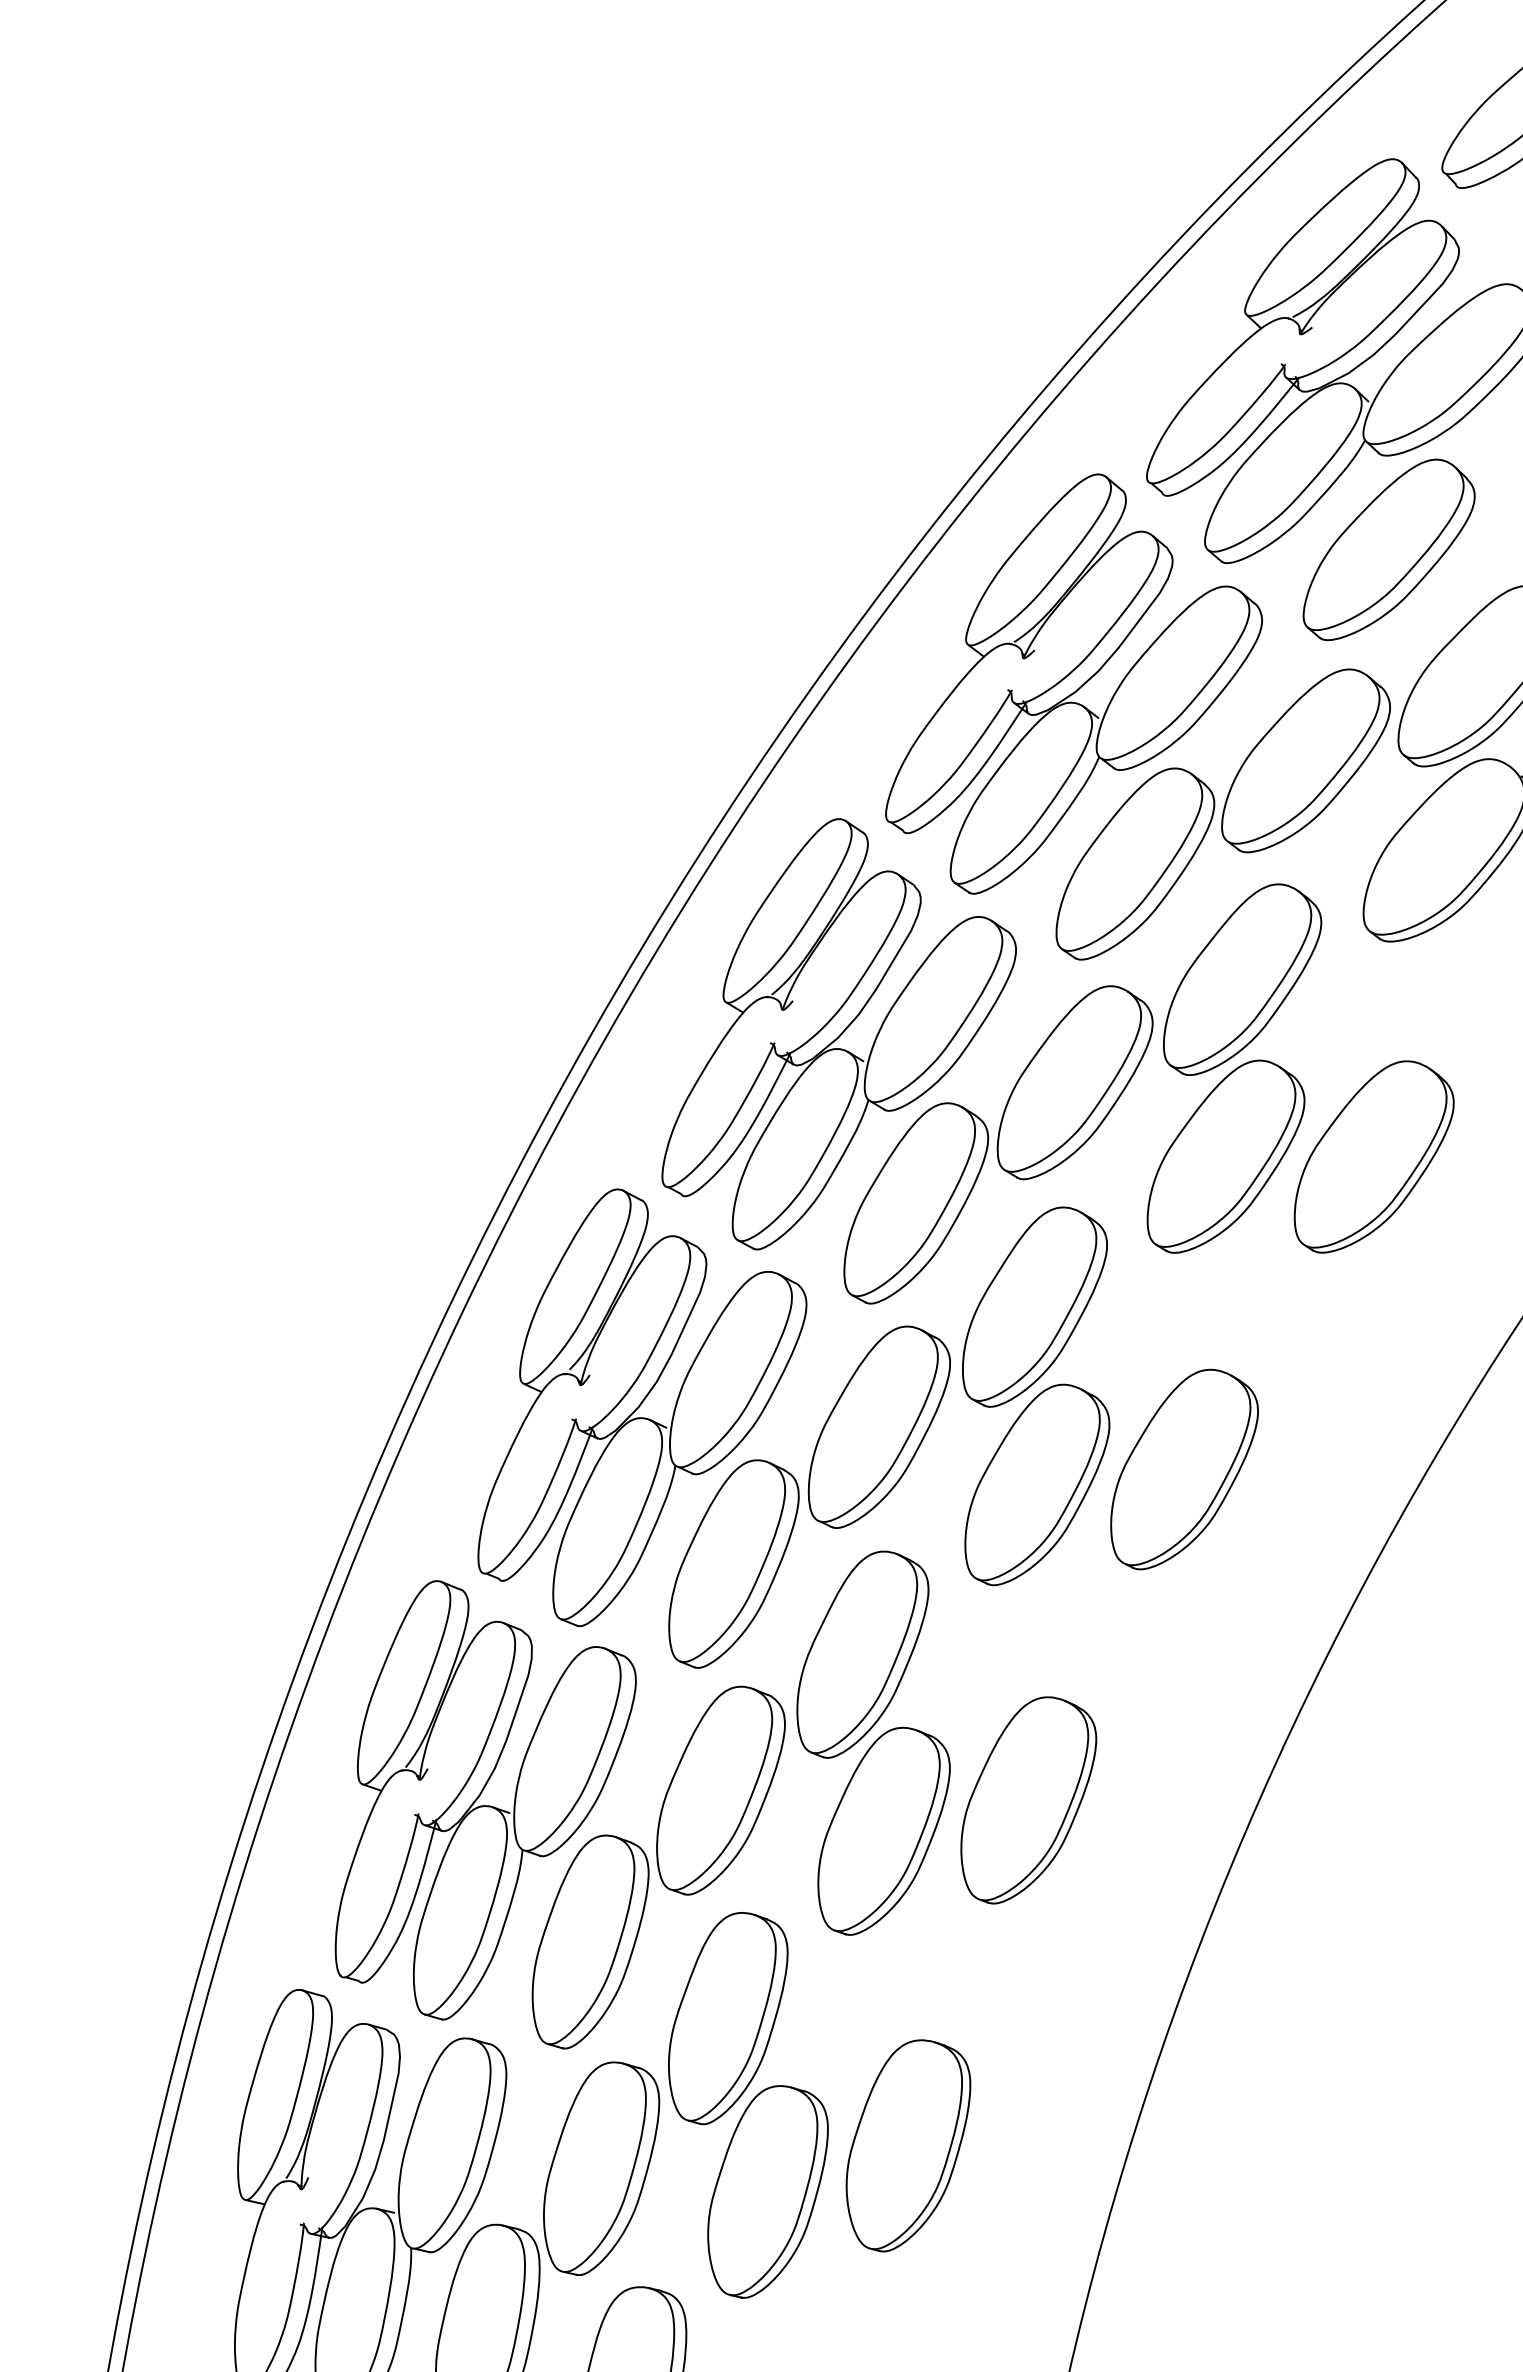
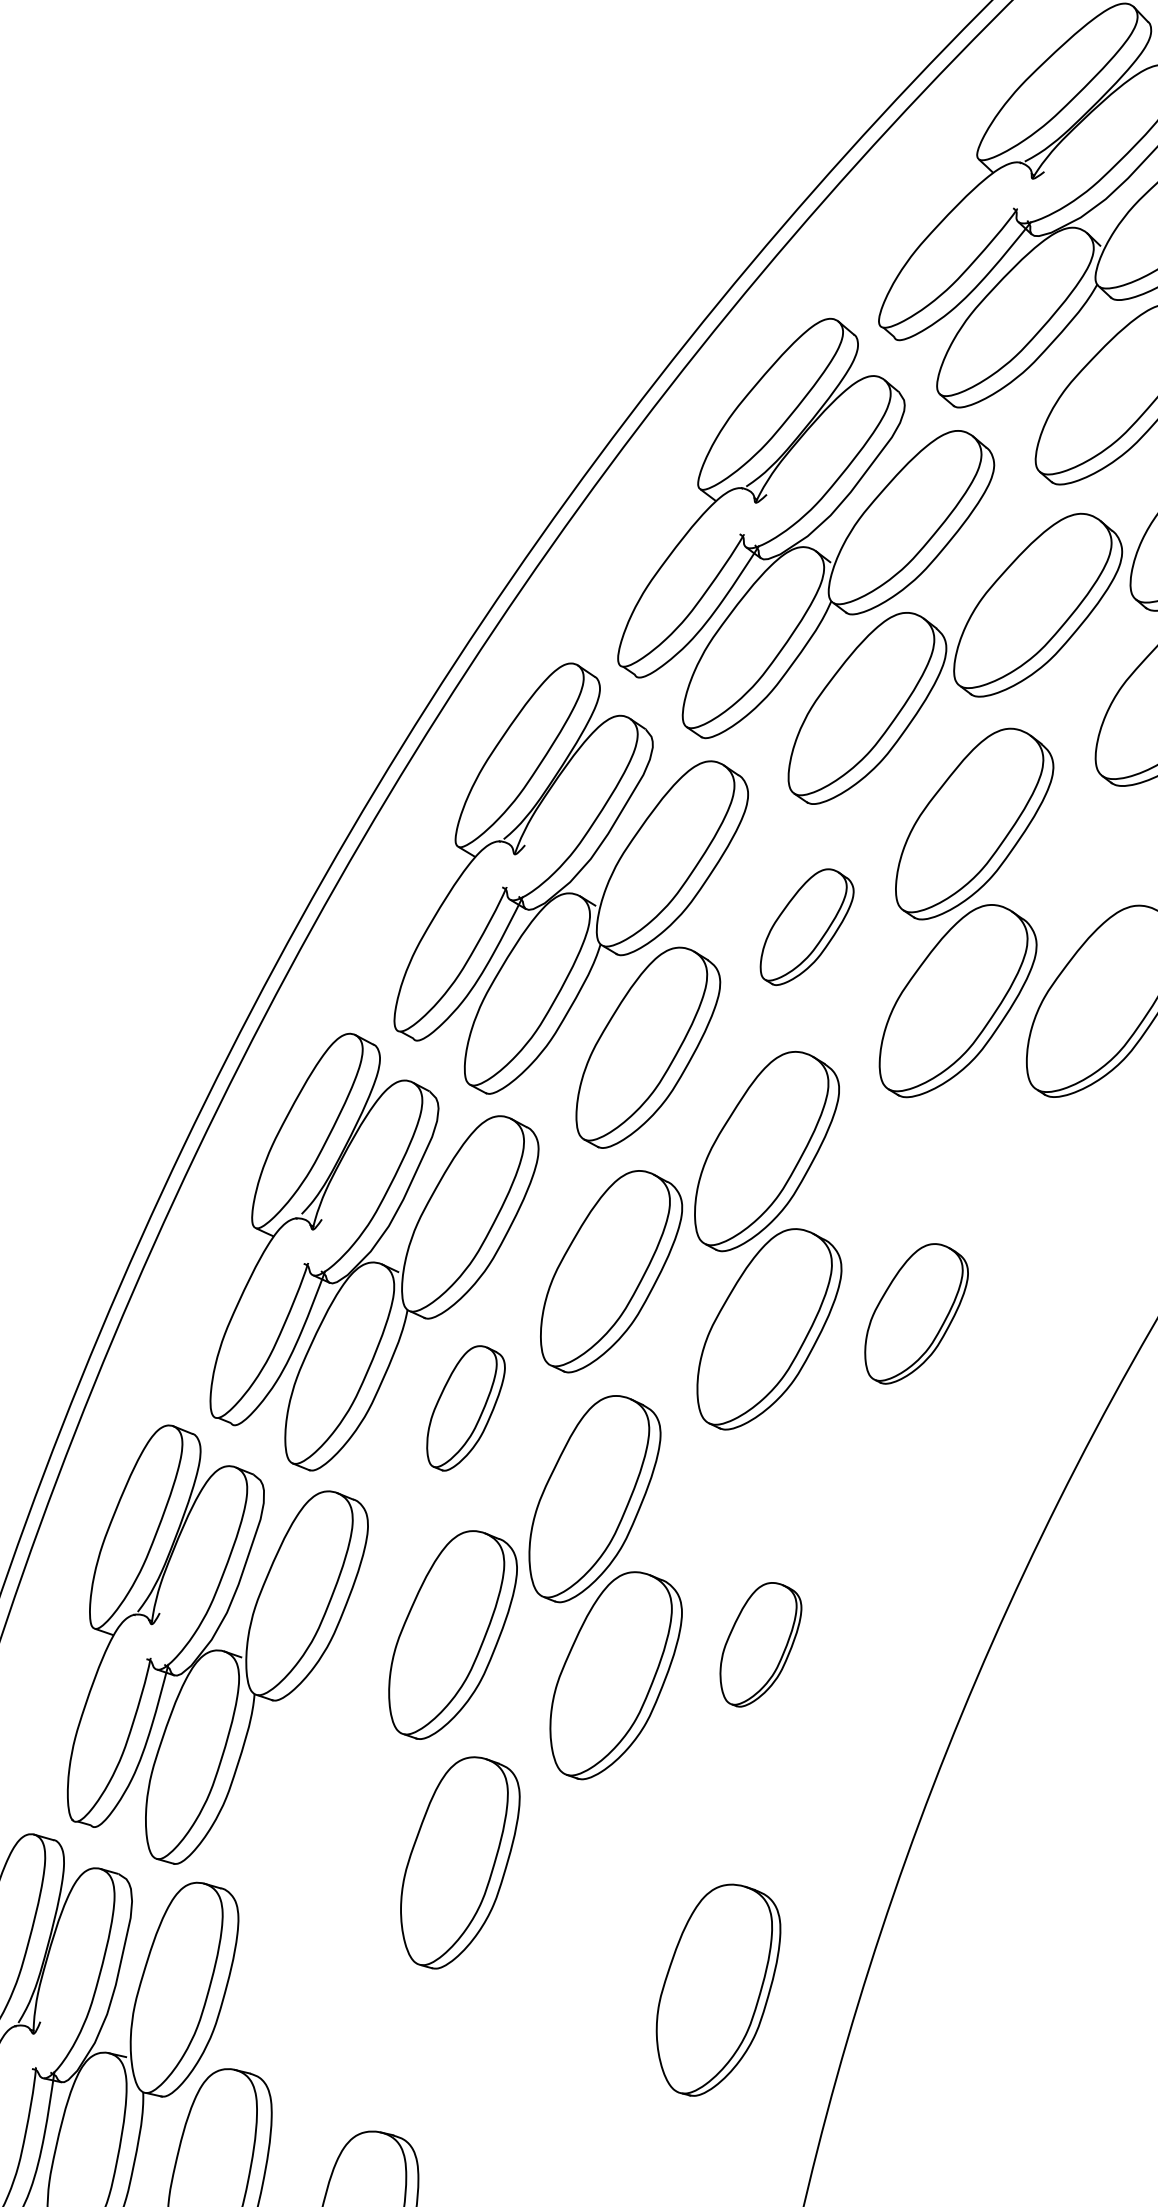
part: (1074, 1082) -> (806, 926), size x0.6
part: (1184, 1469) -> (916, 1313), size x0.7
part: (733, 1563) -> (465, 1407), size x0.6
part: (1028, 1800) -> (760, 1644), size x0.6
part: (590, 1941) -> (322, 1785), removed
part: (908, 2145) -> (718, 1989), moved
part: (601, 2168) -> (333, 2012), removed
part: (767, 2191) -> (499, 2035), removed

